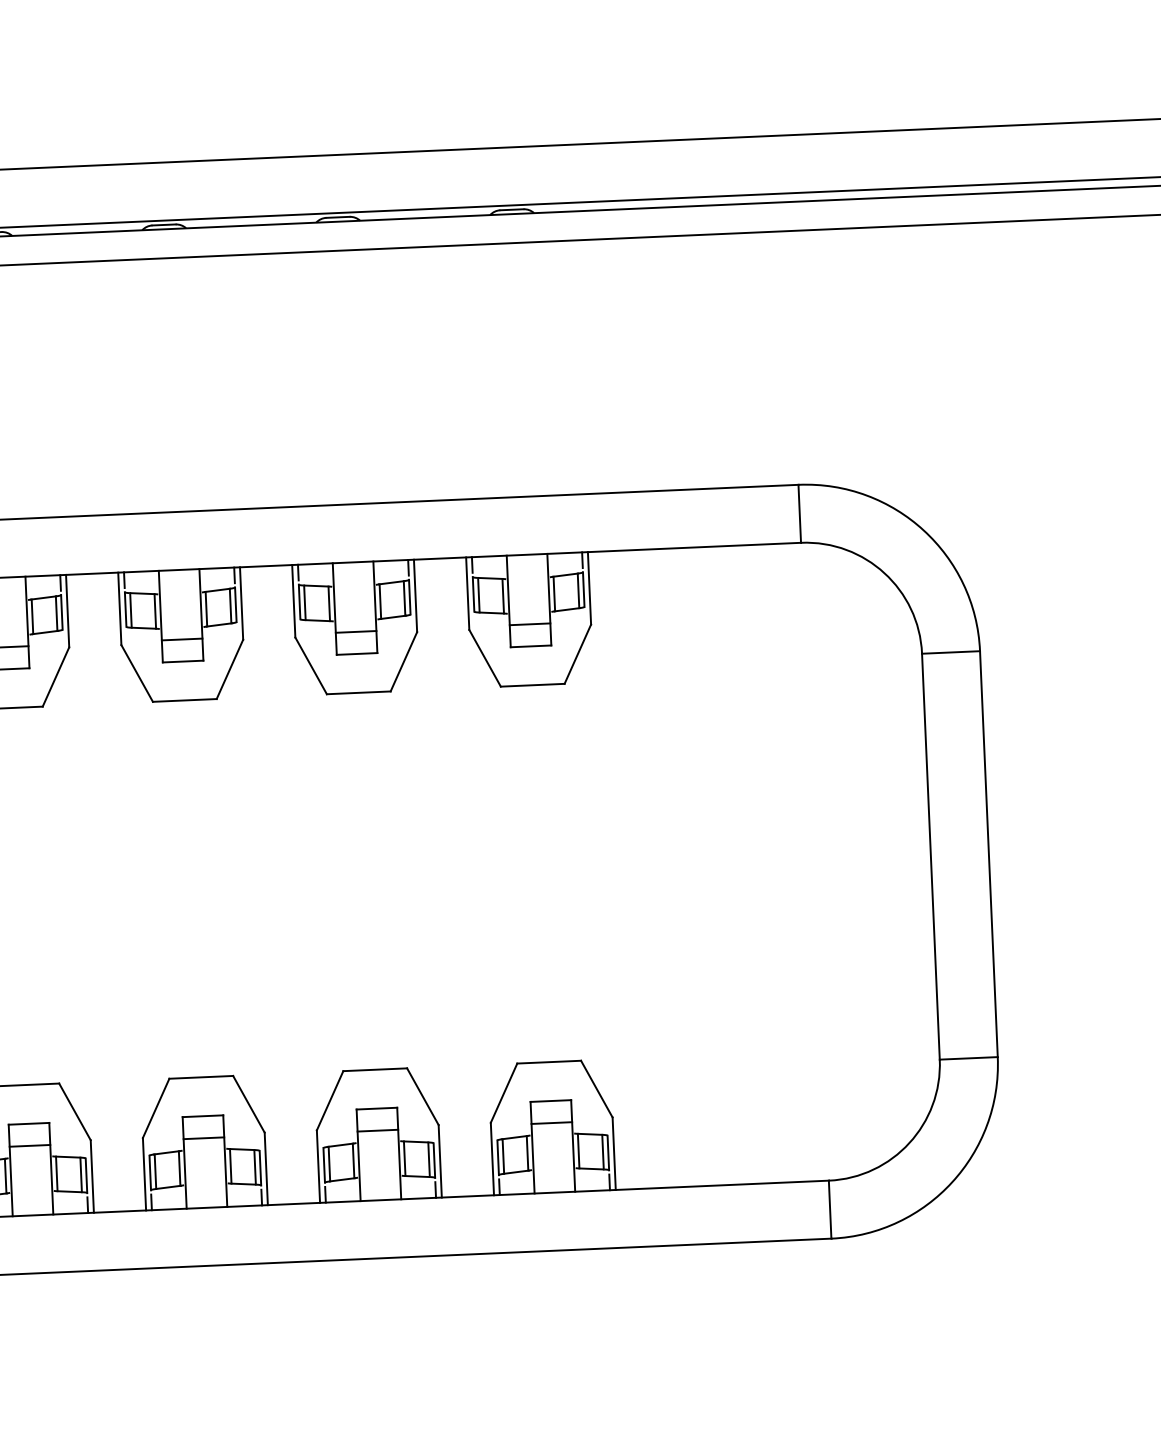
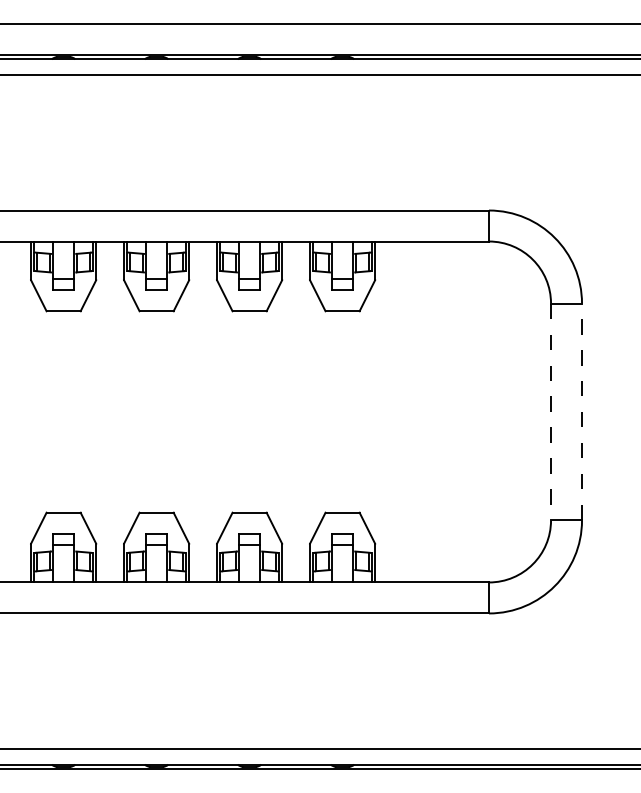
line: (989, 853) -> (582, 411), solid -> dashed
line: (931, 857) -> (551, 412), solid -> dashed

